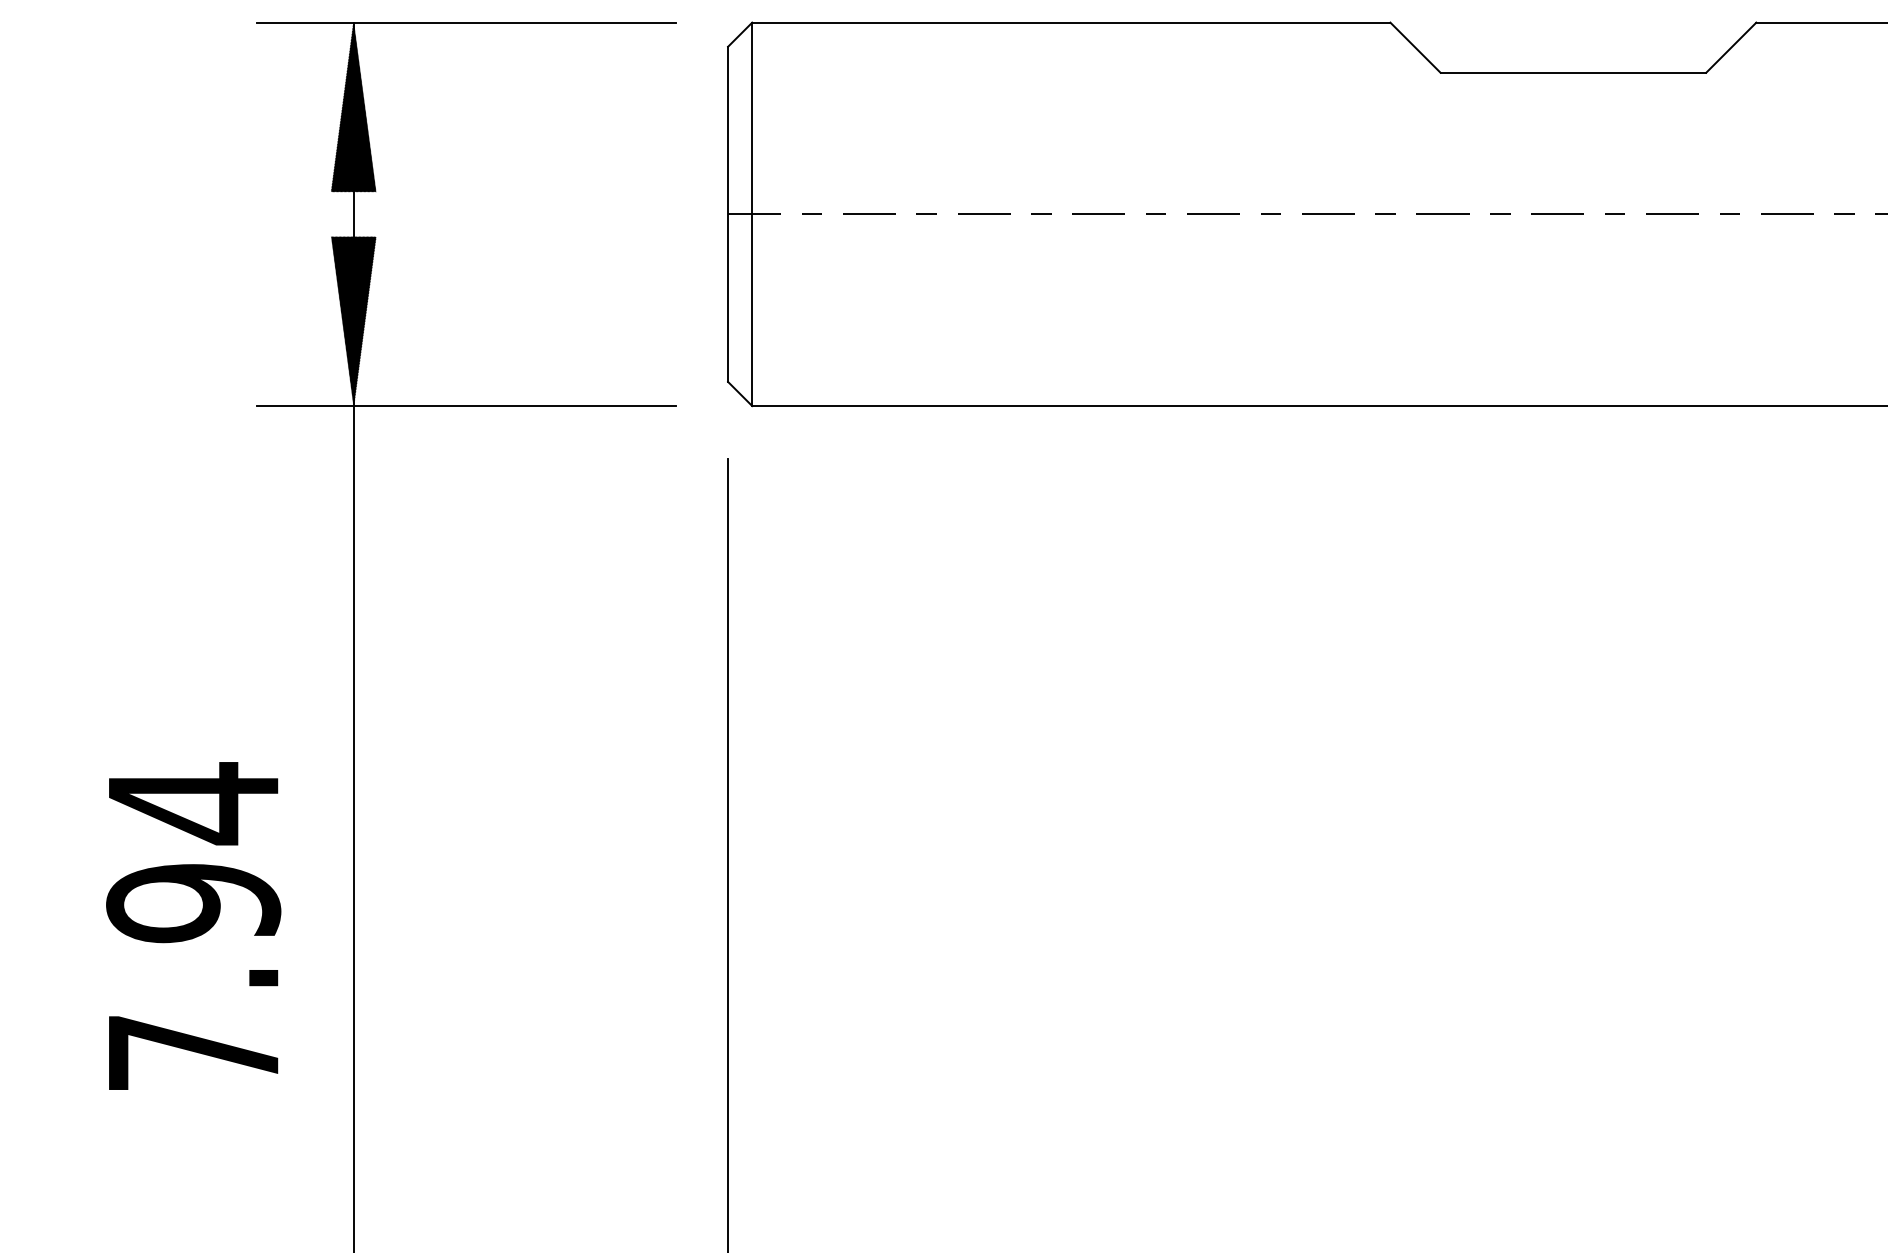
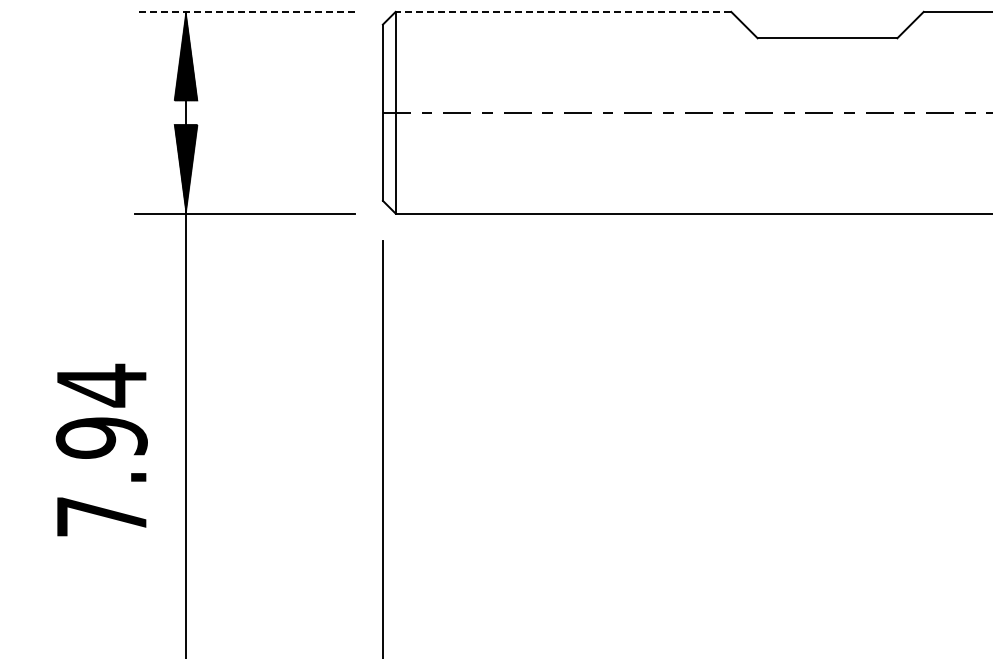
line: (464, 21) -> (244, 11), solid -> dashed
line: (1071, 21) -> (563, 11), solid -> dashed
text: (192, 925) -> (101, 449), moved

